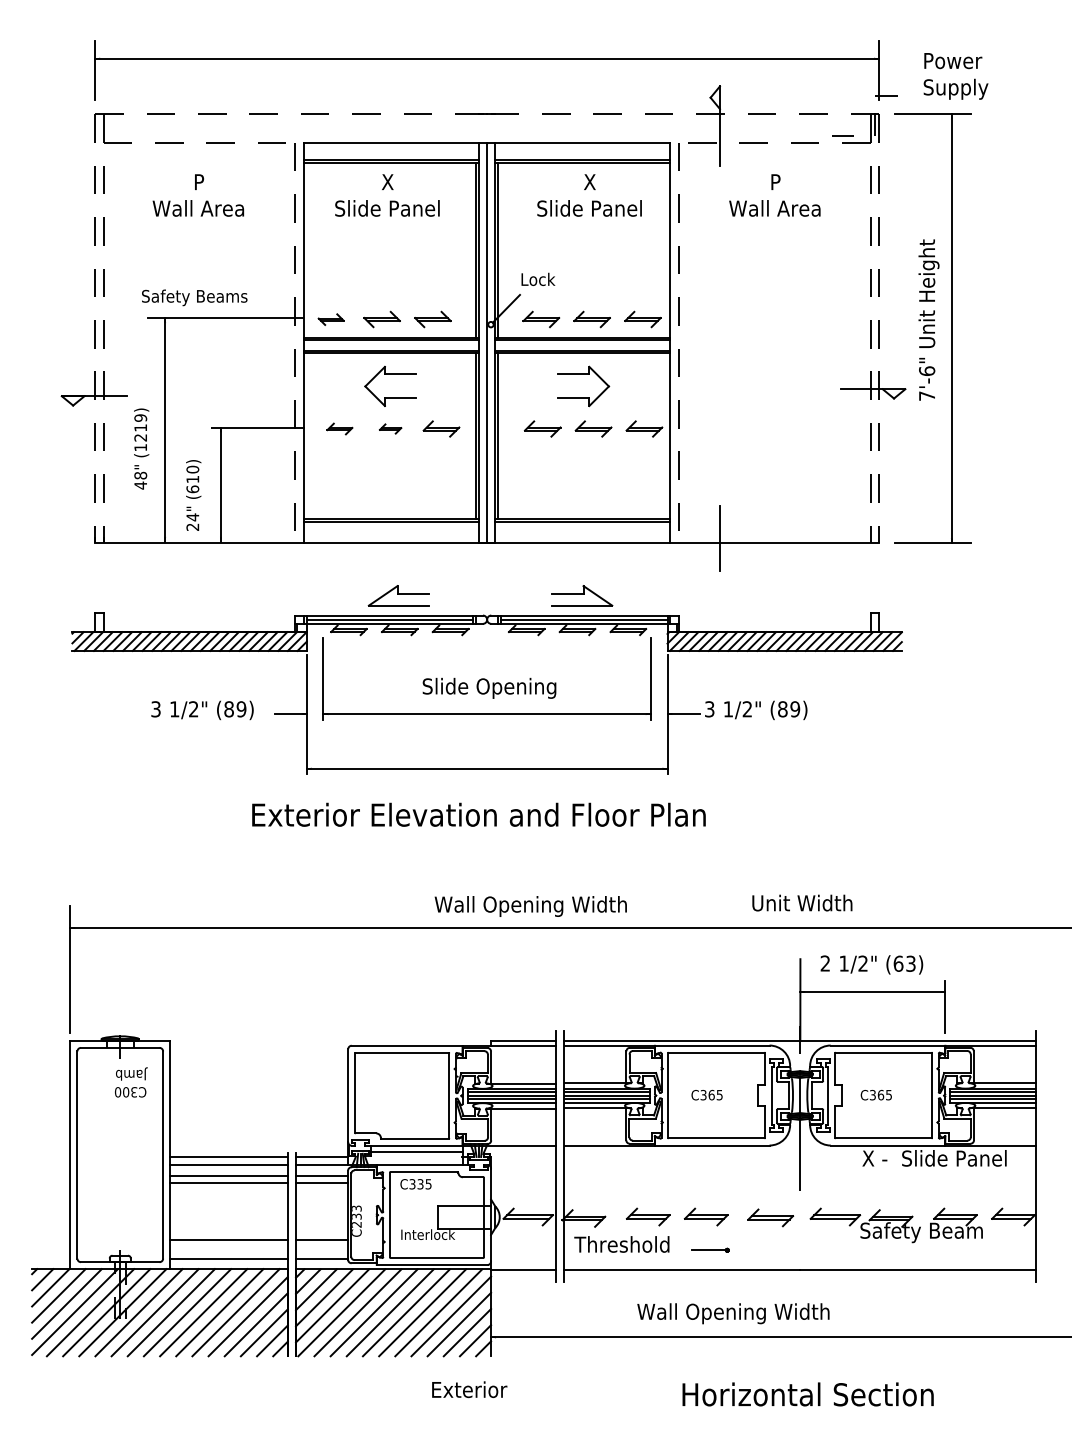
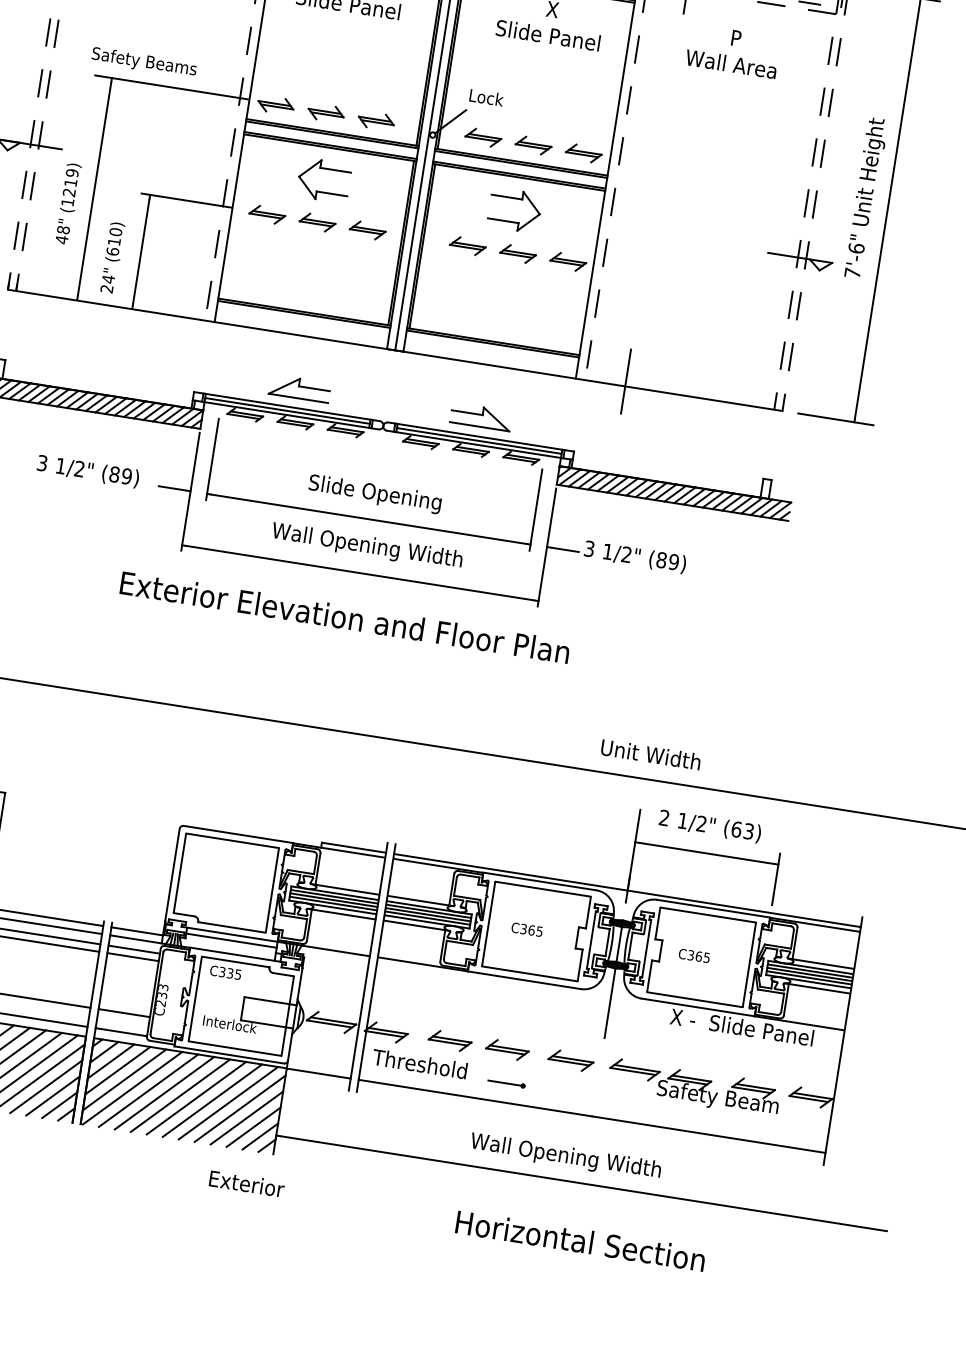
part: (330, 319) -> (275, 105), size x1.43
part: (339, 428) -> (267, 214), size x1.43
part: (390, 428) -> (317, 222), size x1.67
text: (530, 906) -> (366, 546), moved
text: (733, 1313) -> (565, 1156), moved

